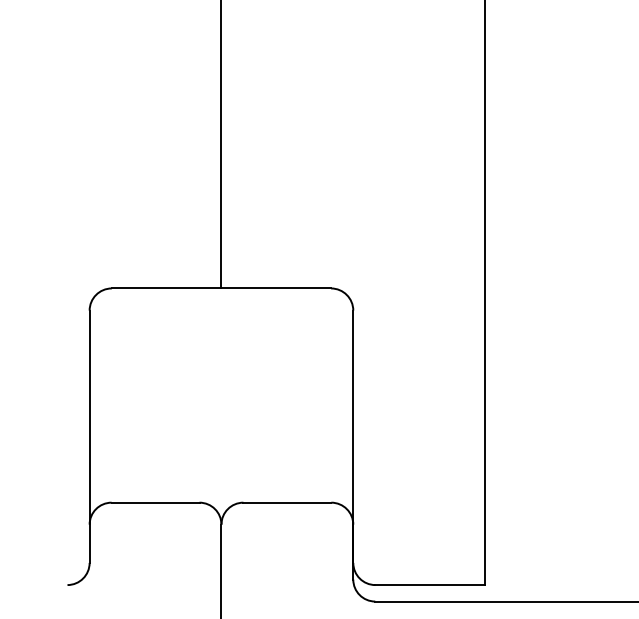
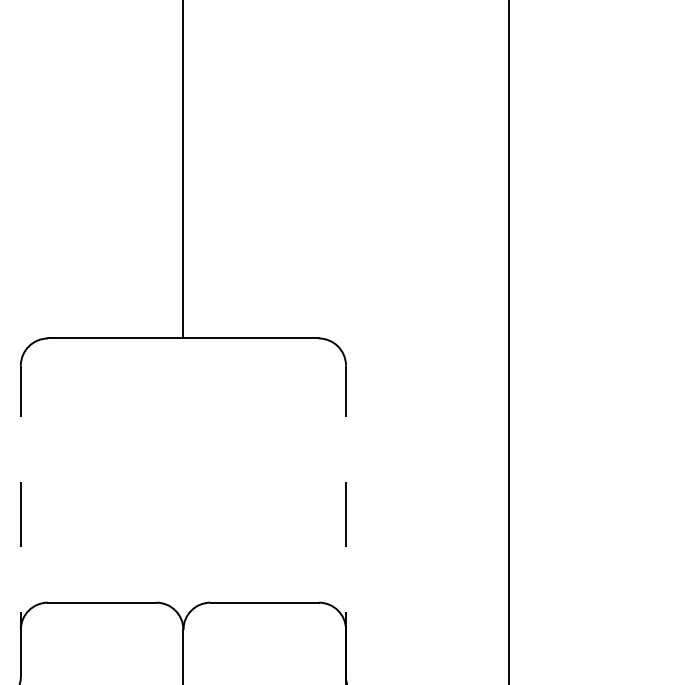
line: (89, 436) -> (20, 521), solid -> dashed
line: (353, 436) -> (346, 521), solid -> dashed

